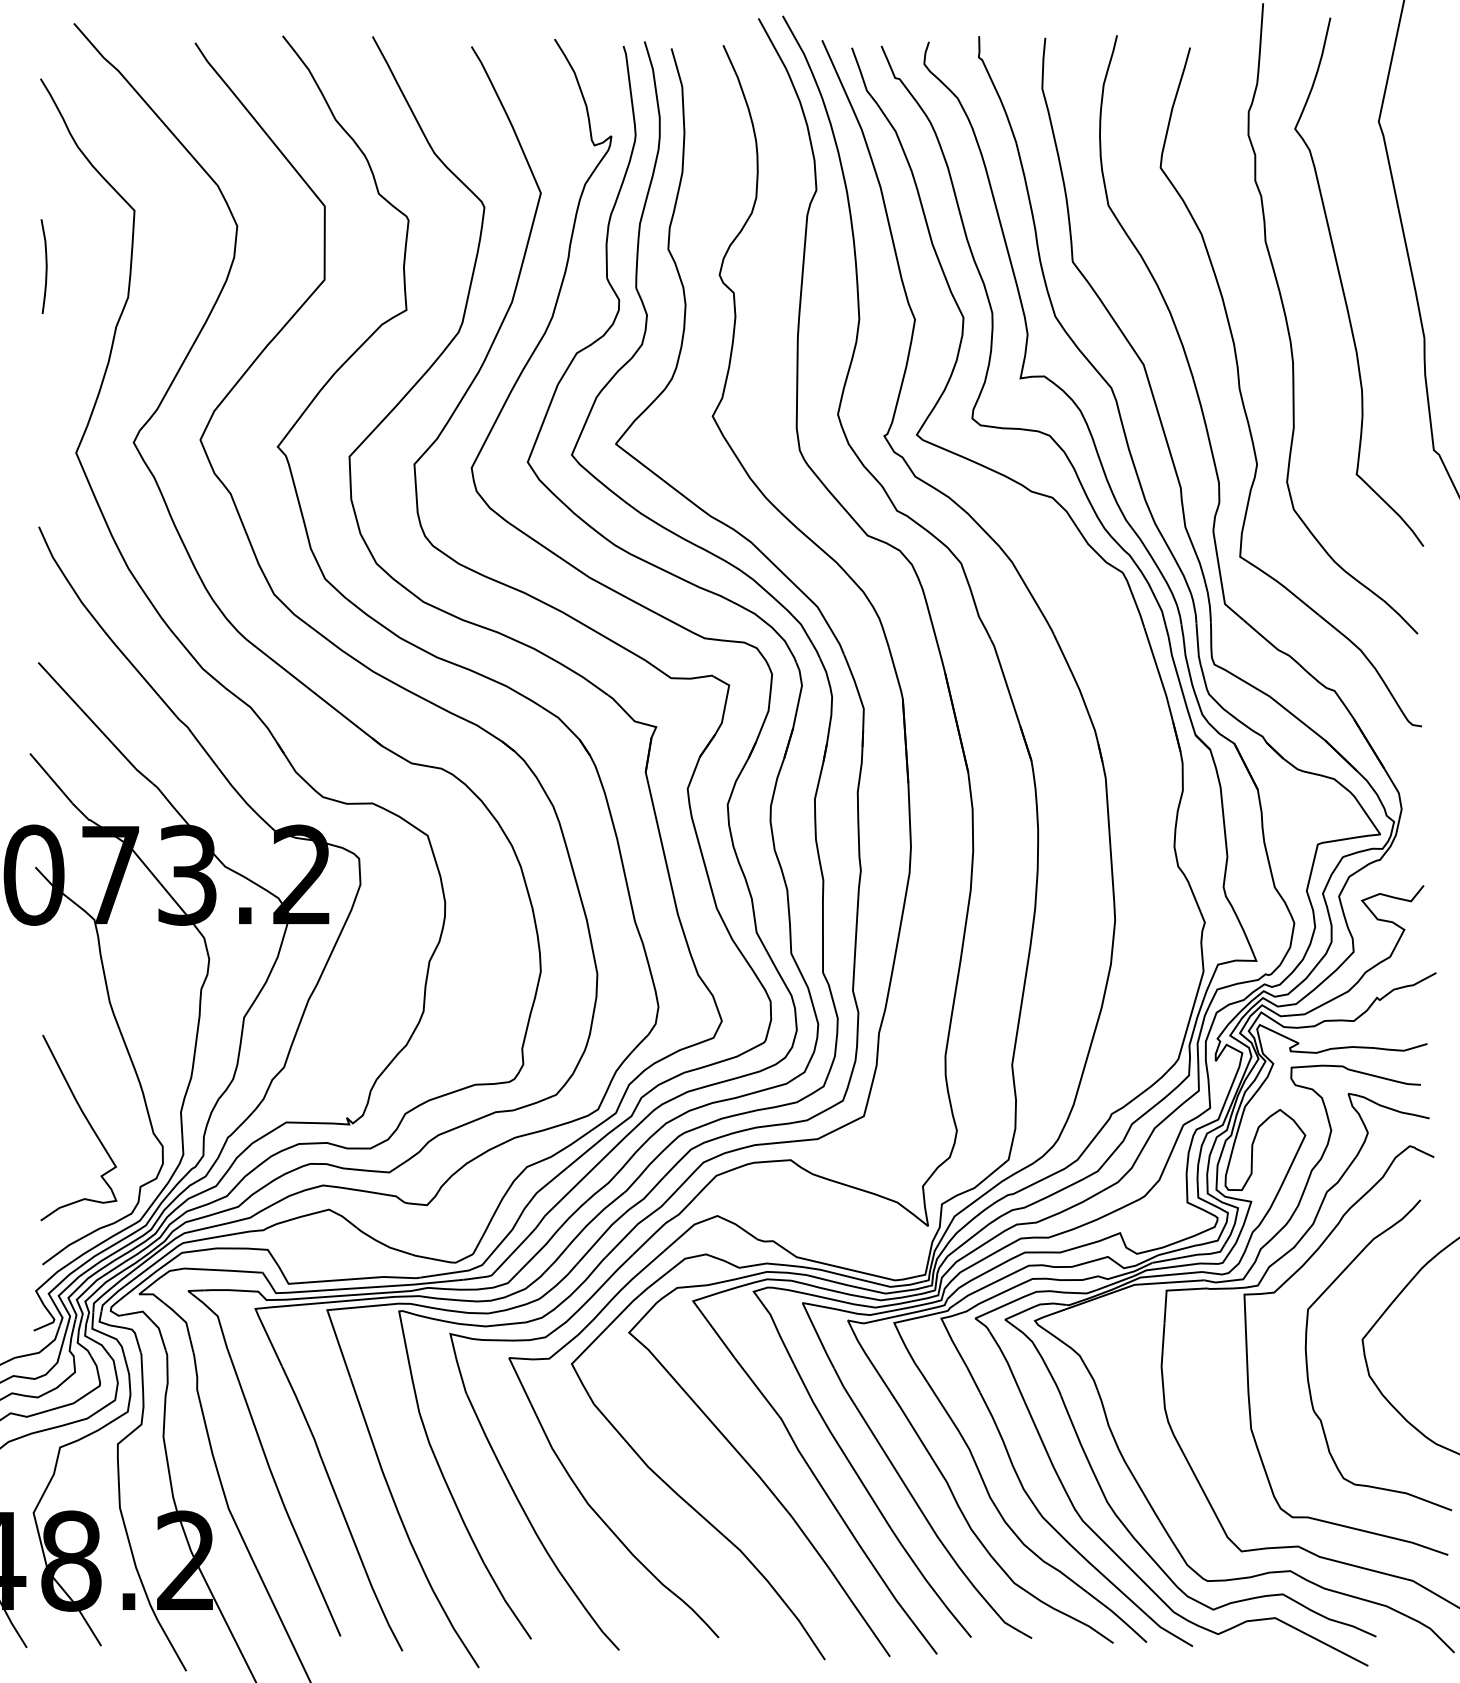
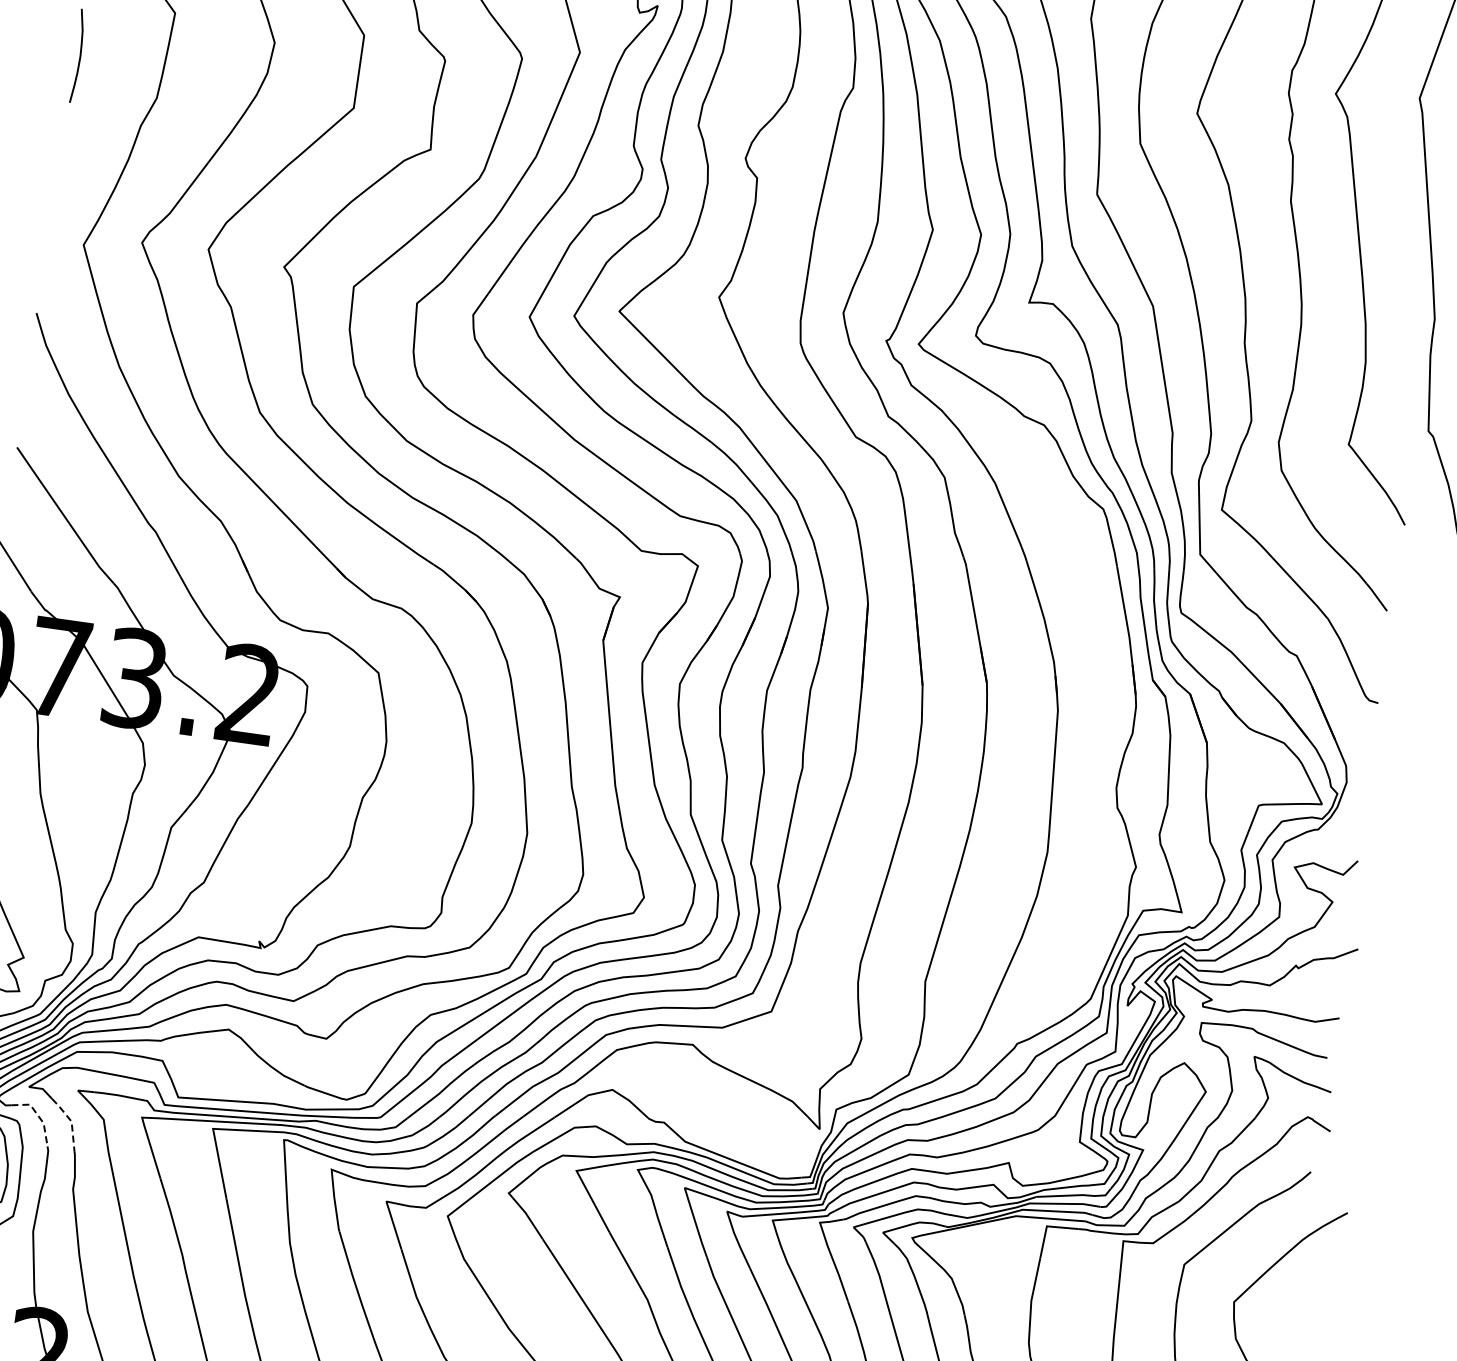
line: (152, 1322) -> (38, 1116), solid -> dashed
line: (186, 1322) -> (71, 1121), solid -> dashed

